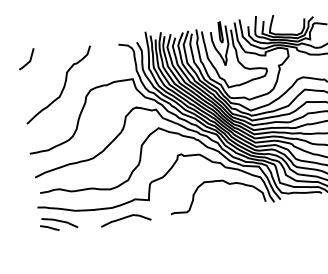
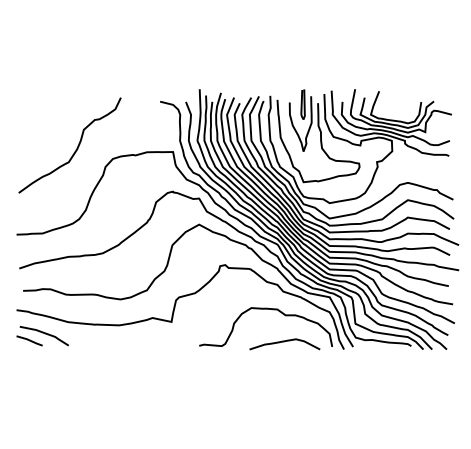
line: (28, 61) -> (32, 107), removed
curve: (125, 218) -> (284, 342), moved

